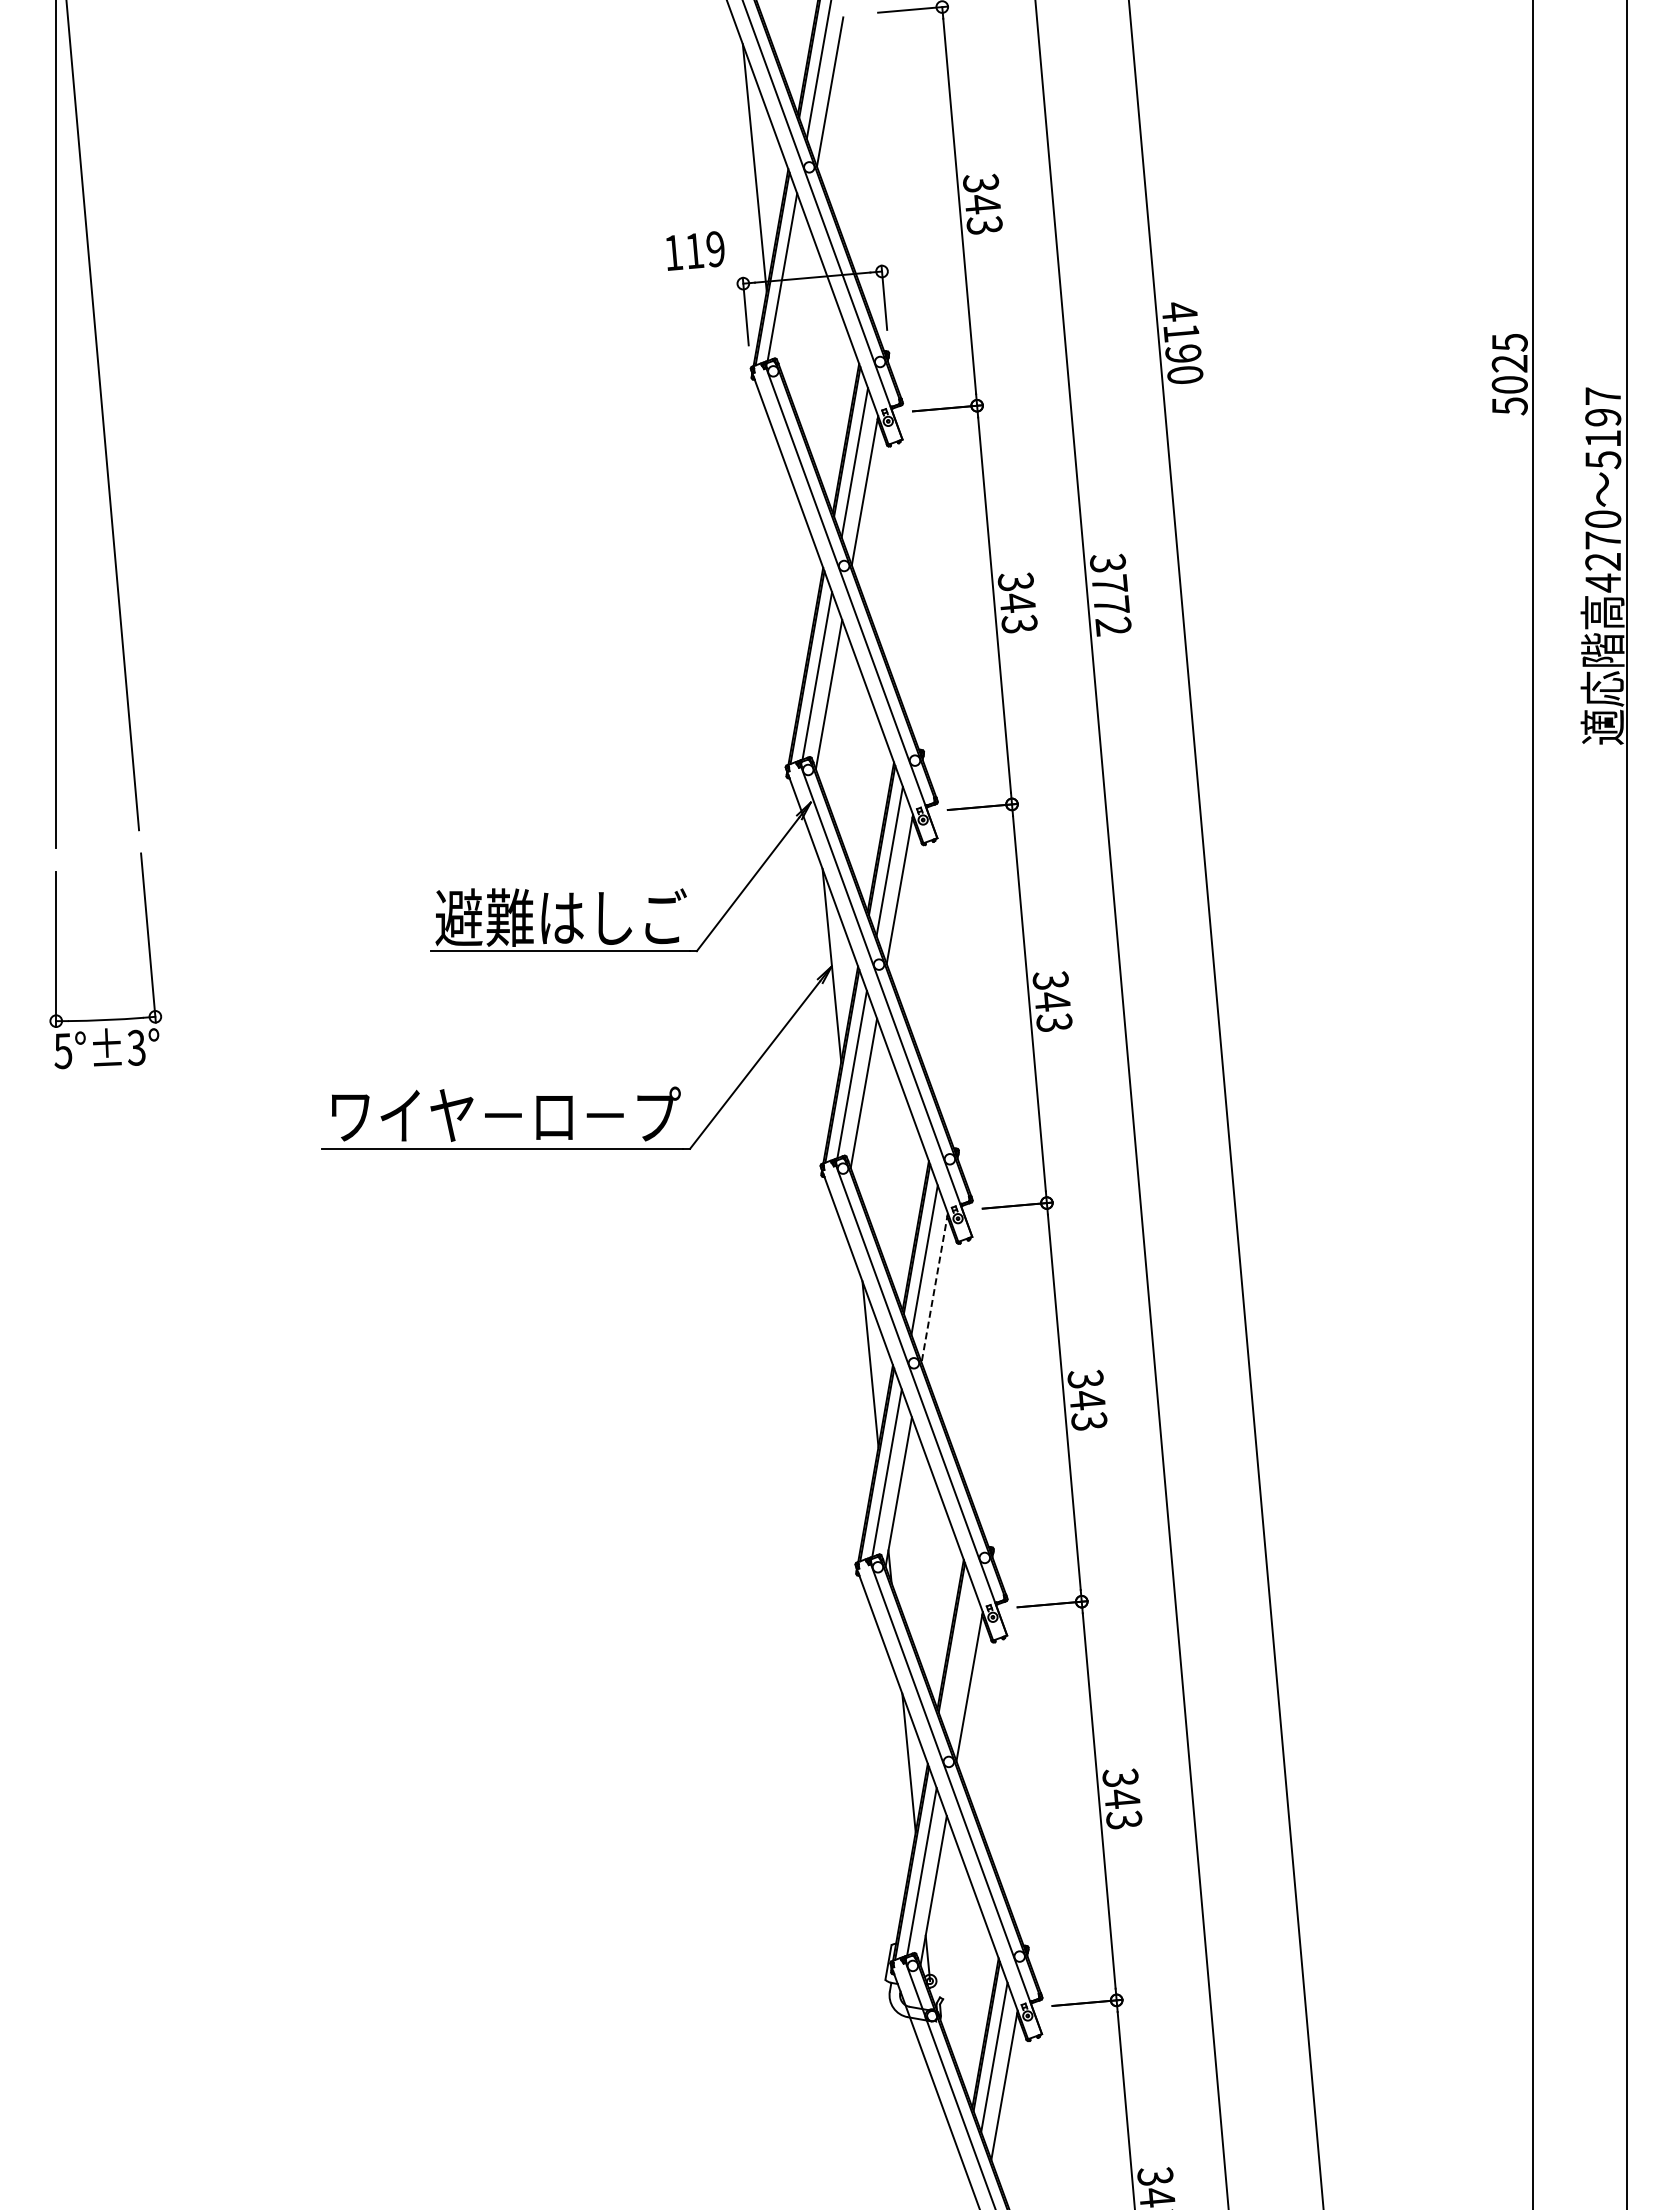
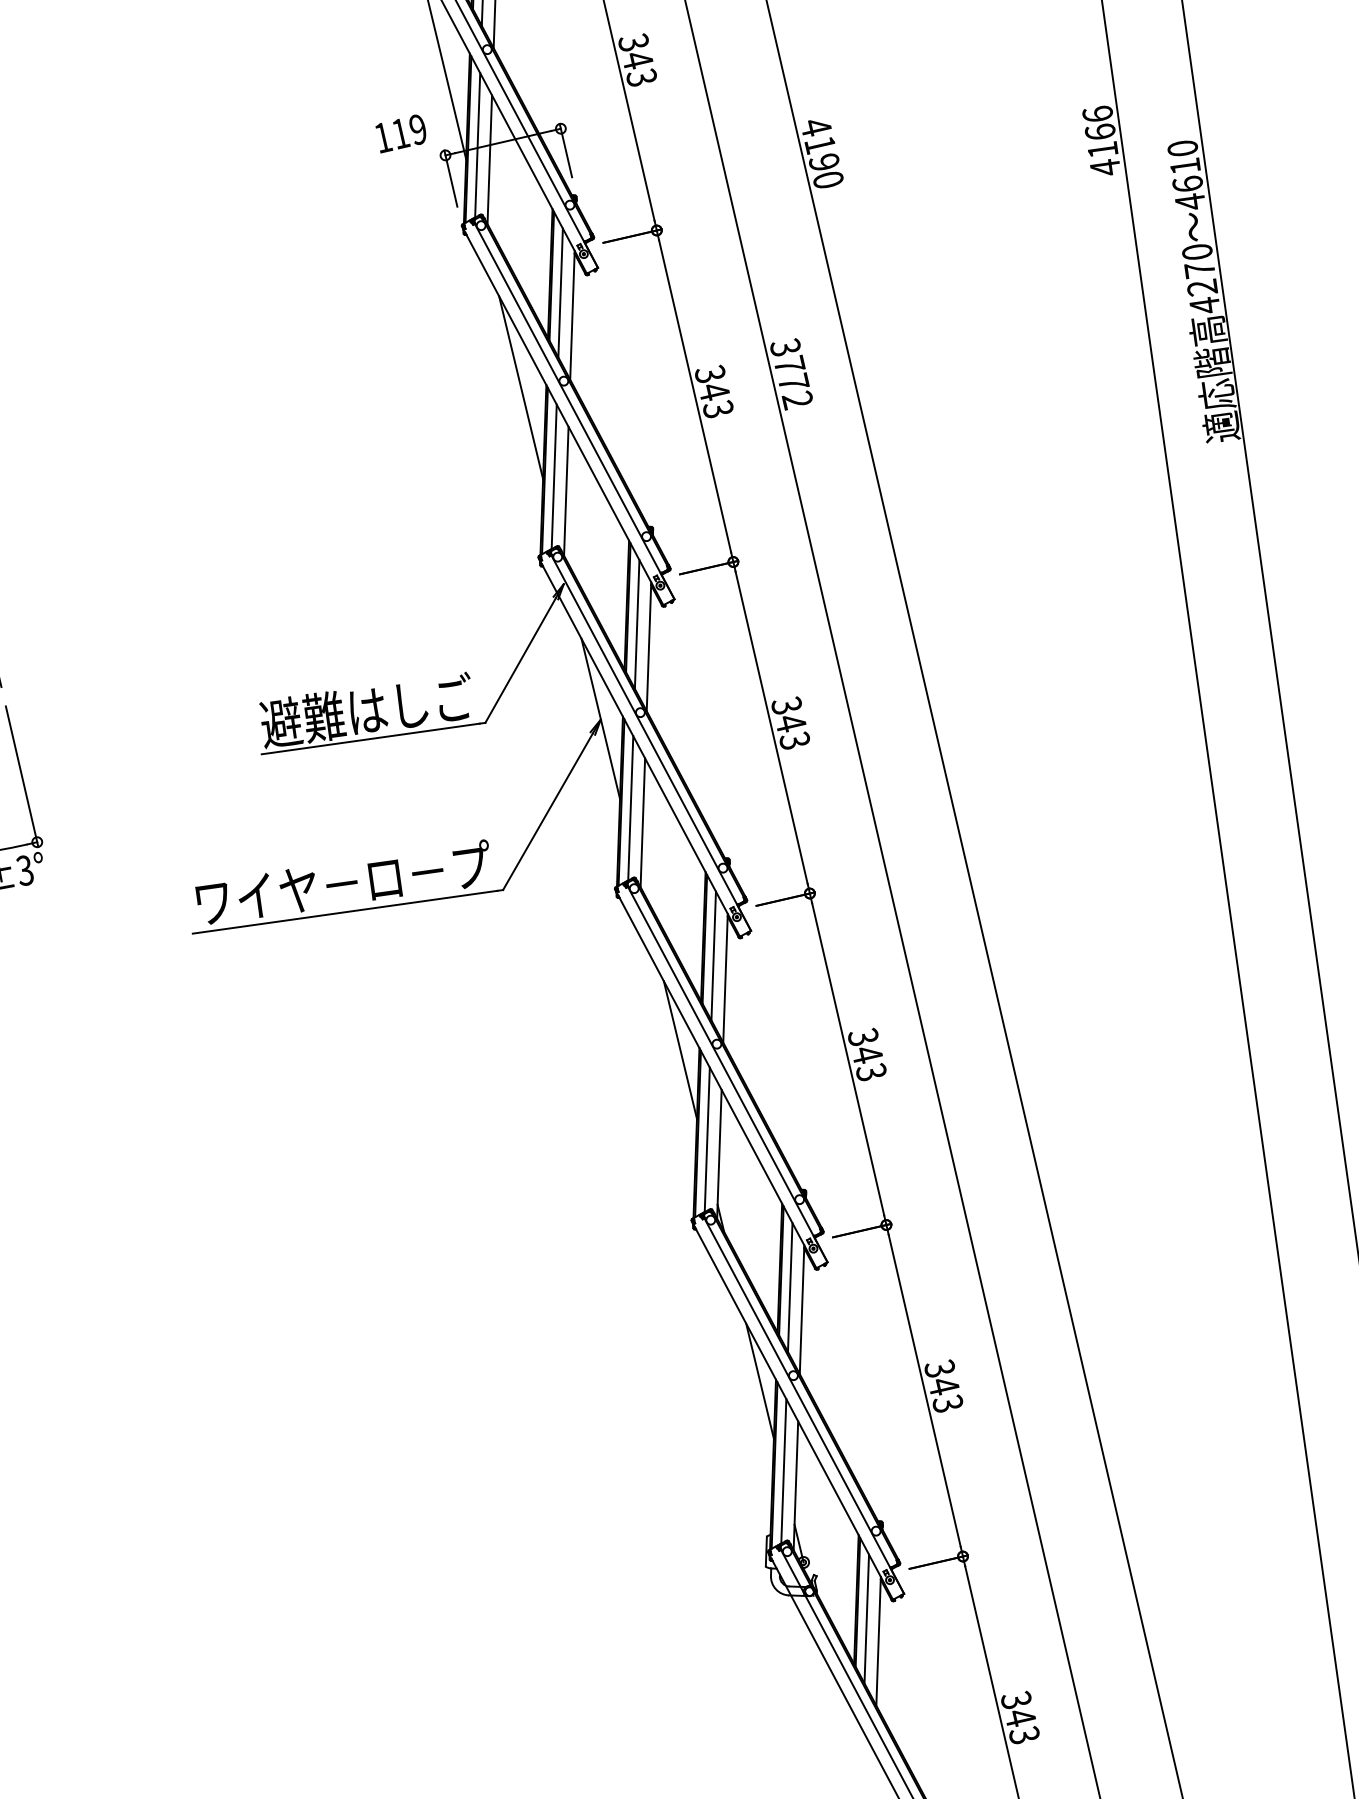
line: (794, 295) -> (490, 159), added
text: (1509, 374) -> (1101, 141), 5025 -> 4166
text: (1603, 428) -> (1186, 175), 5197 -> 4610
line: (792, 566) -> (520, 387), added
line: (934, 1287) -> (725, 977), dashed -> solid
line: (959, 1658) -> (790, 1287), added

